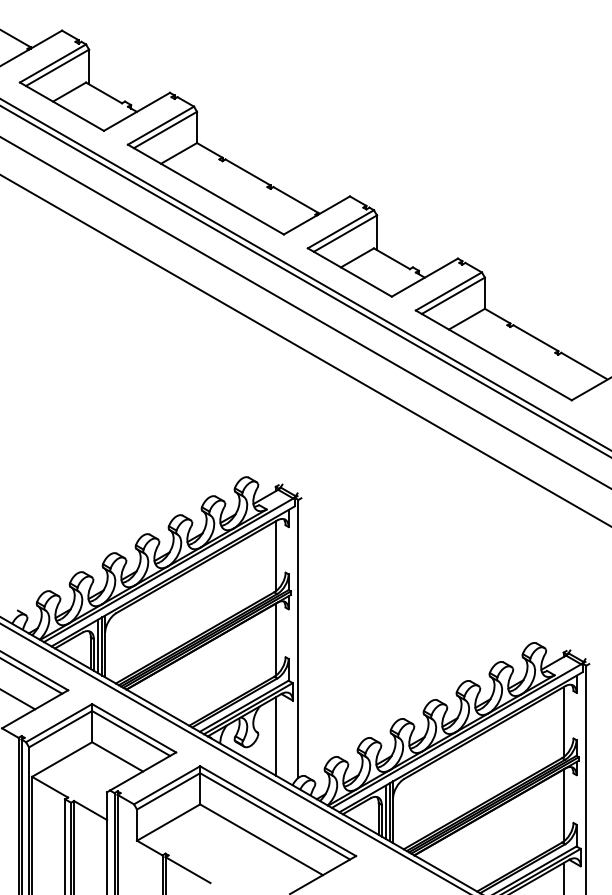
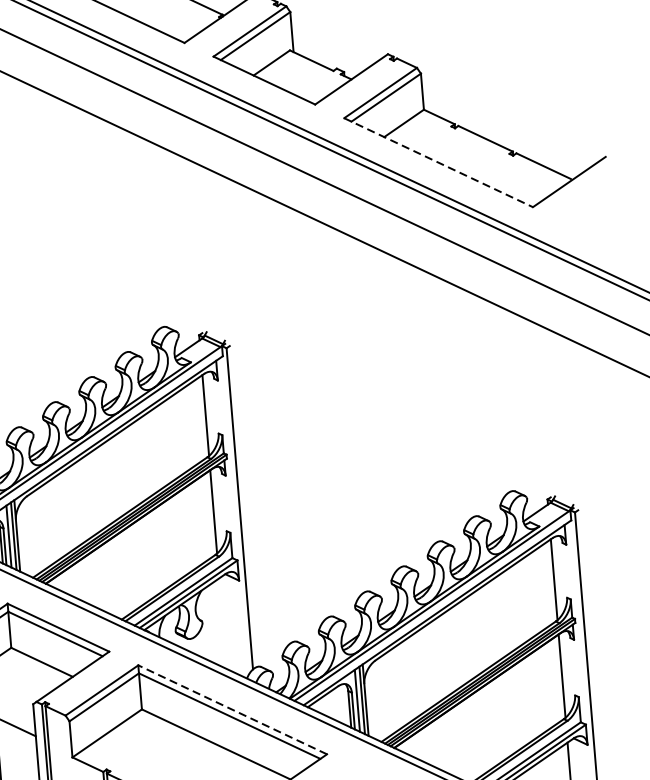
line: (493, 355) -> (438, 162), solid -> dashed
line: (275, 736) -> (222, 623), removed
line: (278, 811) -> (233, 710), solid -> dashed

